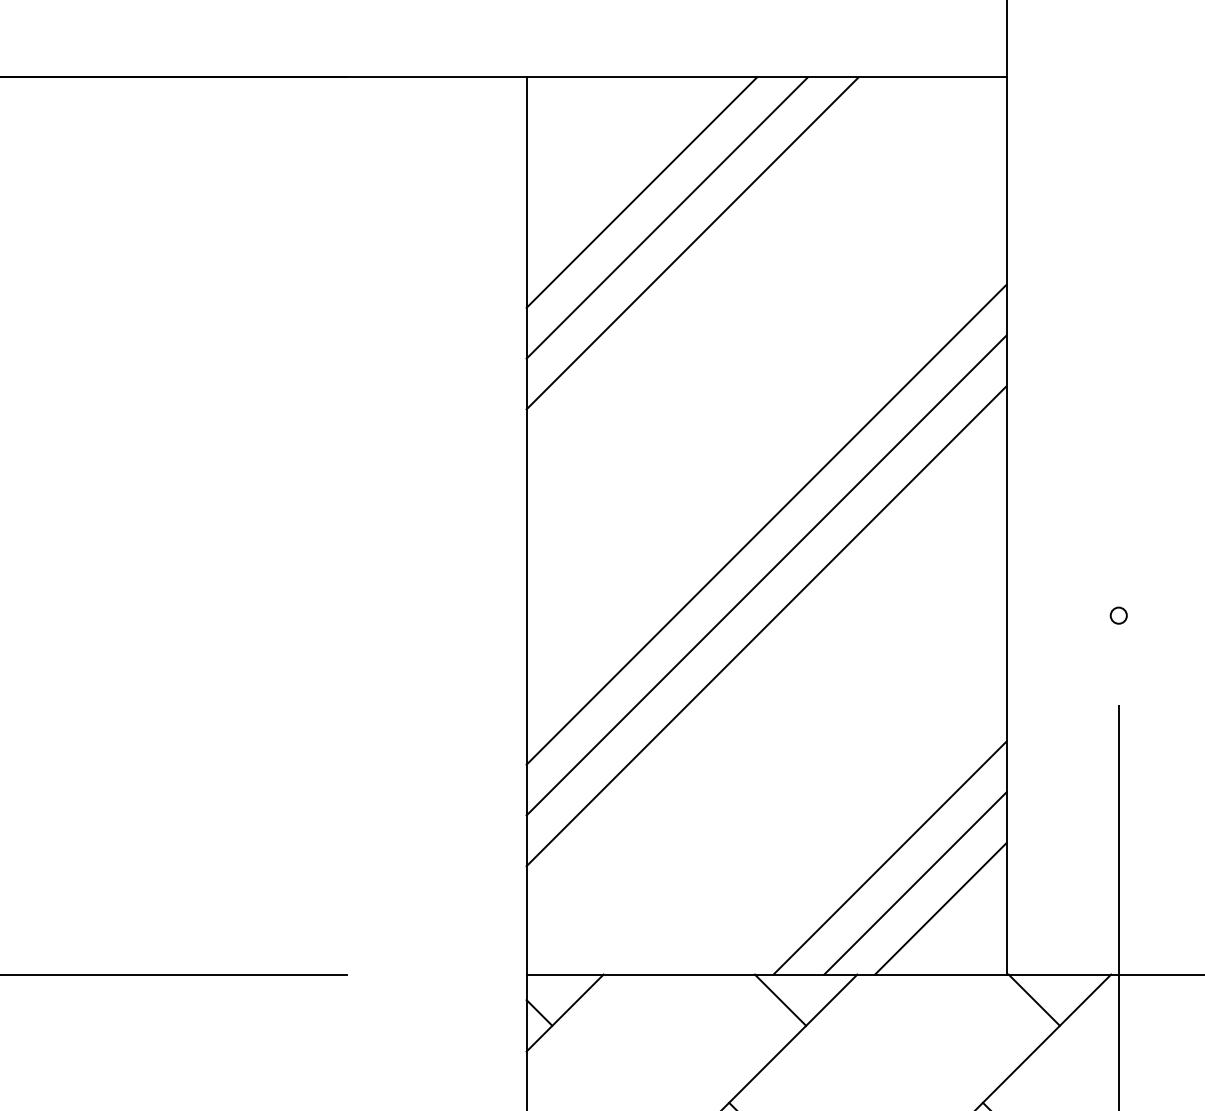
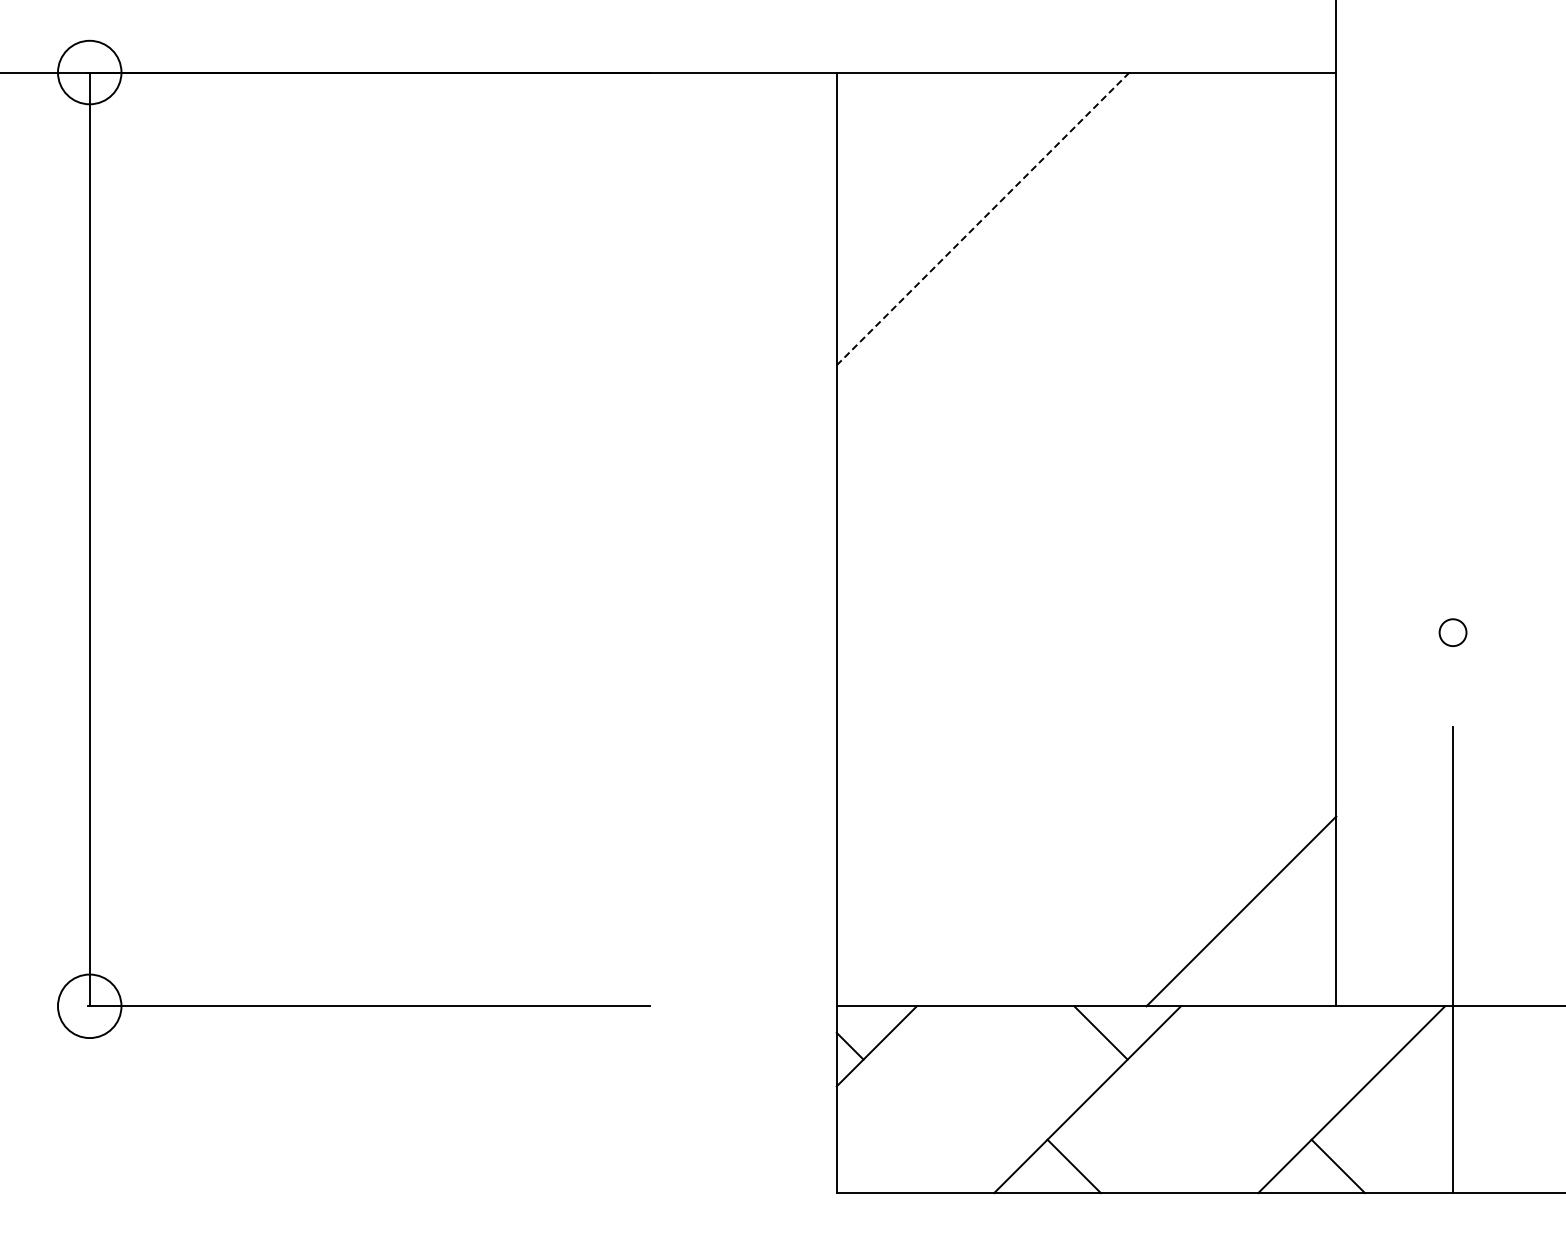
line: (641, 192) -> (956, 192), removed
line: (667, 217) -> (983, 218), solid -> dashed
line: (692, 243) -> (1009, 245), removed
line: (766, 524) -> (1086, 537), removed
line: (766, 575) -> (1086, 590), removed
circle: (1118, 615) -> (1452, 632), size x1.6
line: (766, 625) -> (1086, 643), removed
line: (889, 857) -> (1214, 884), removed
line: (940, 908) -> (1267, 937), removed
line: (1033, 999) -> (1364, 1032), removed

